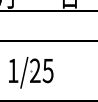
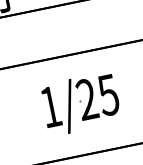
part: (31, 72) -> (81, 103), moved

